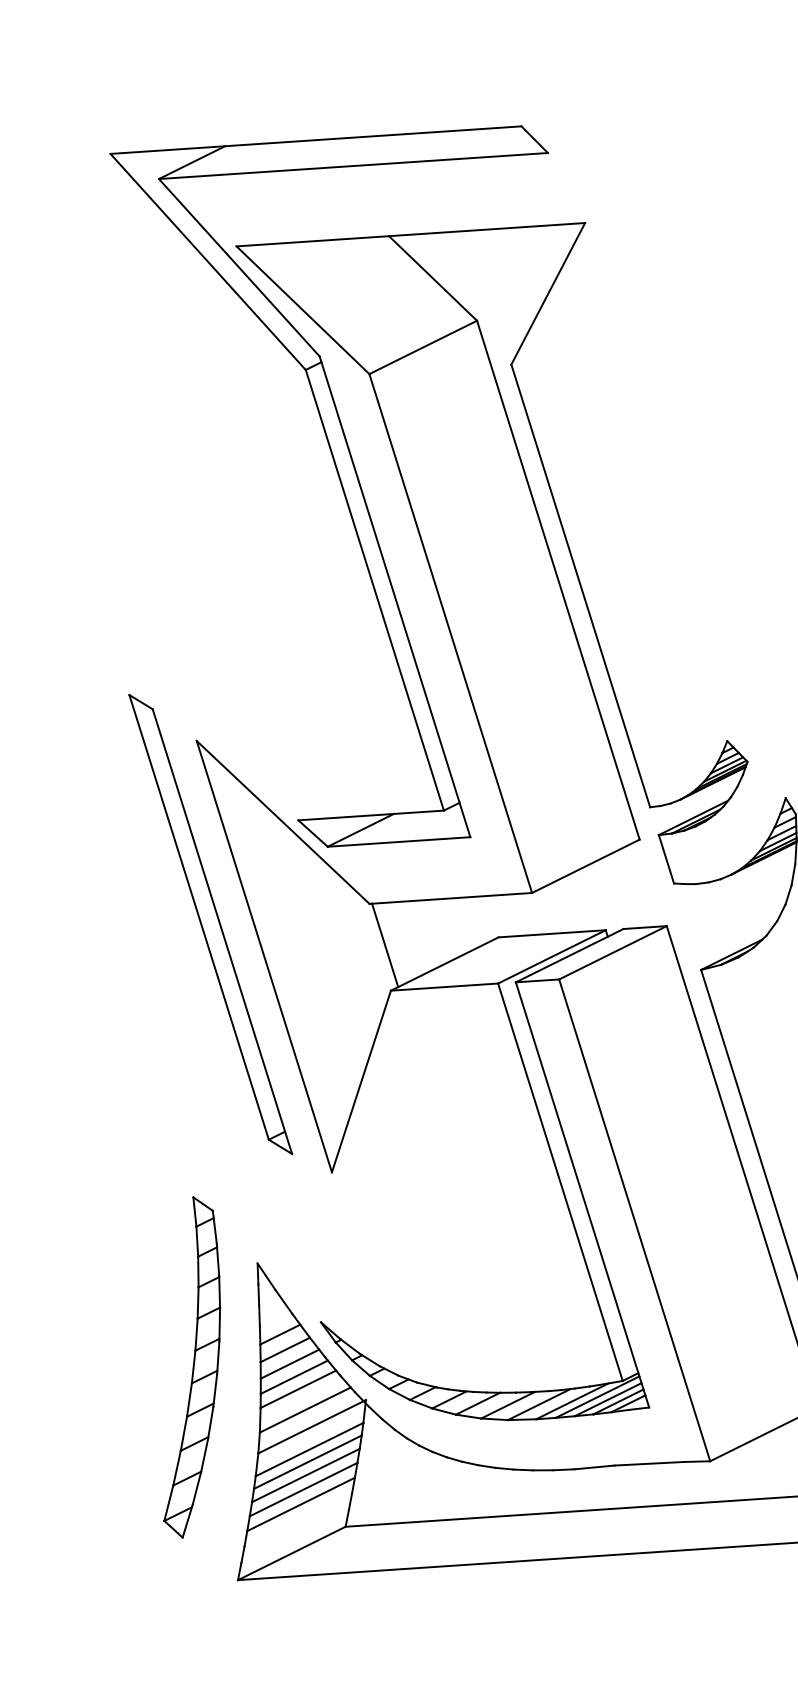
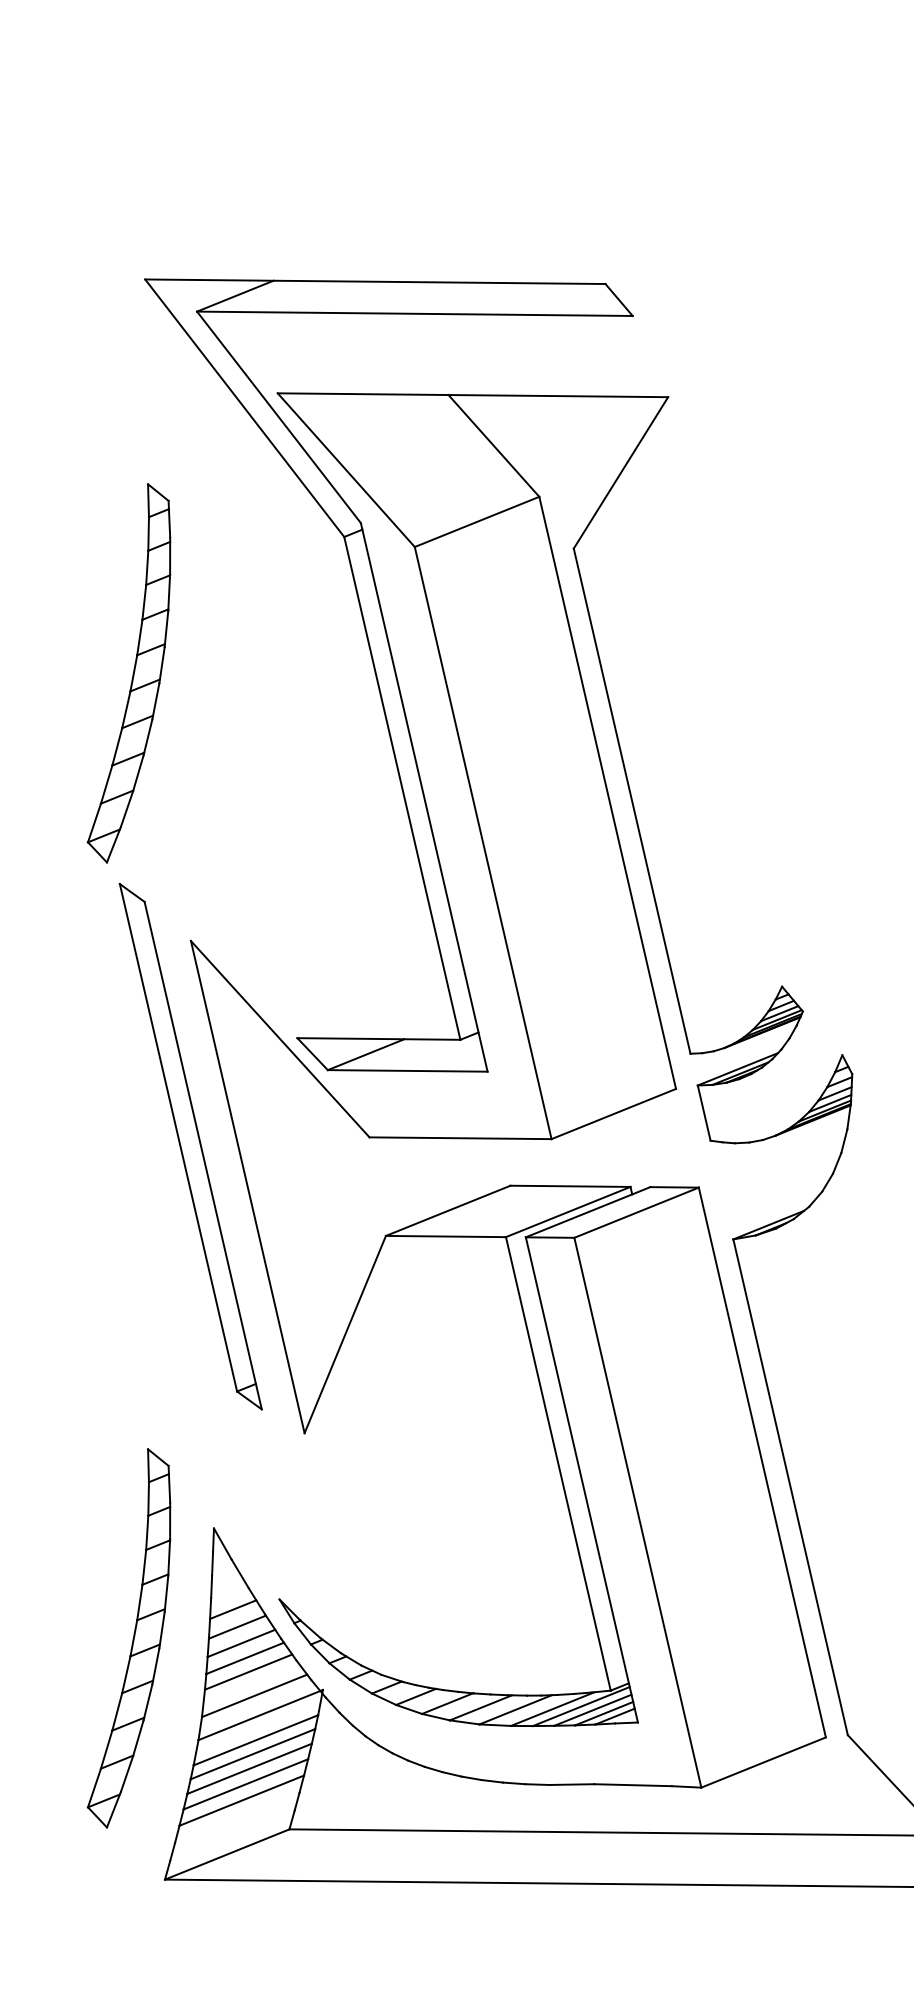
part: (122, 506) -> (128, 673), added
line: (385, 944) -> (383, 1184), removed

